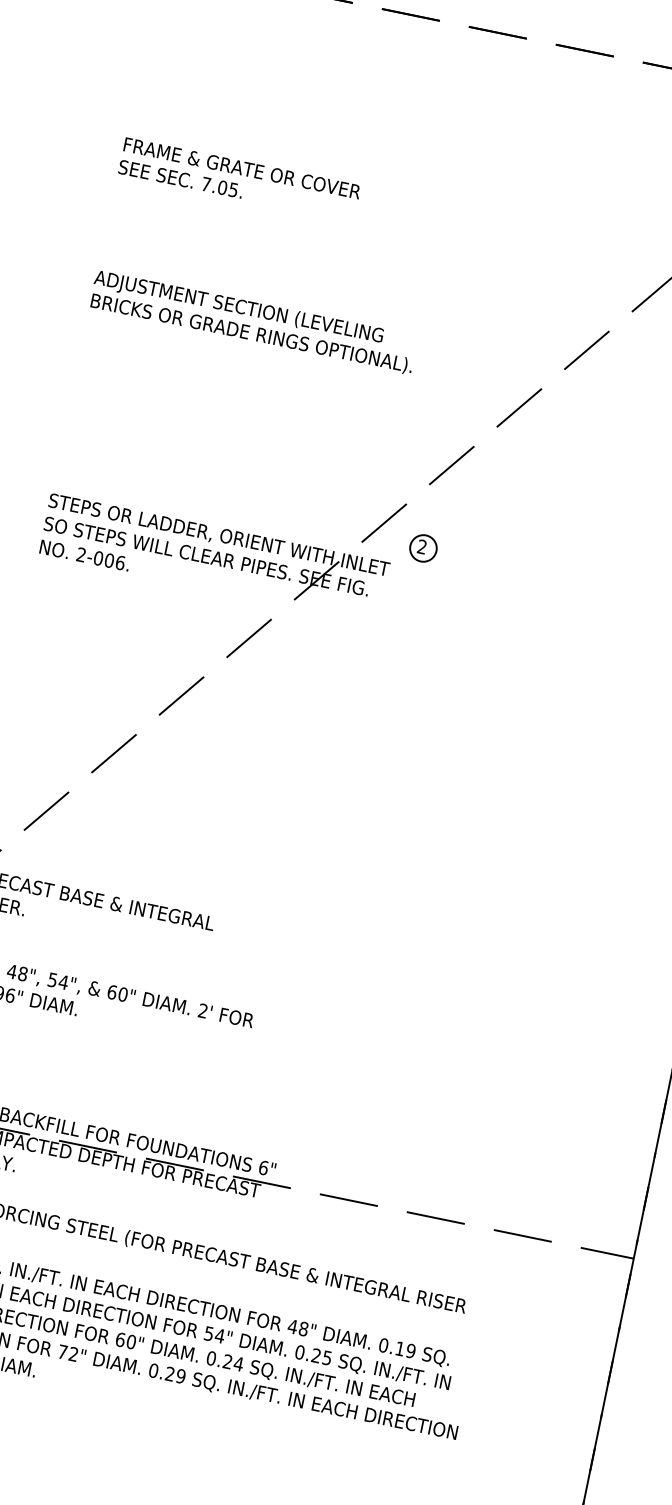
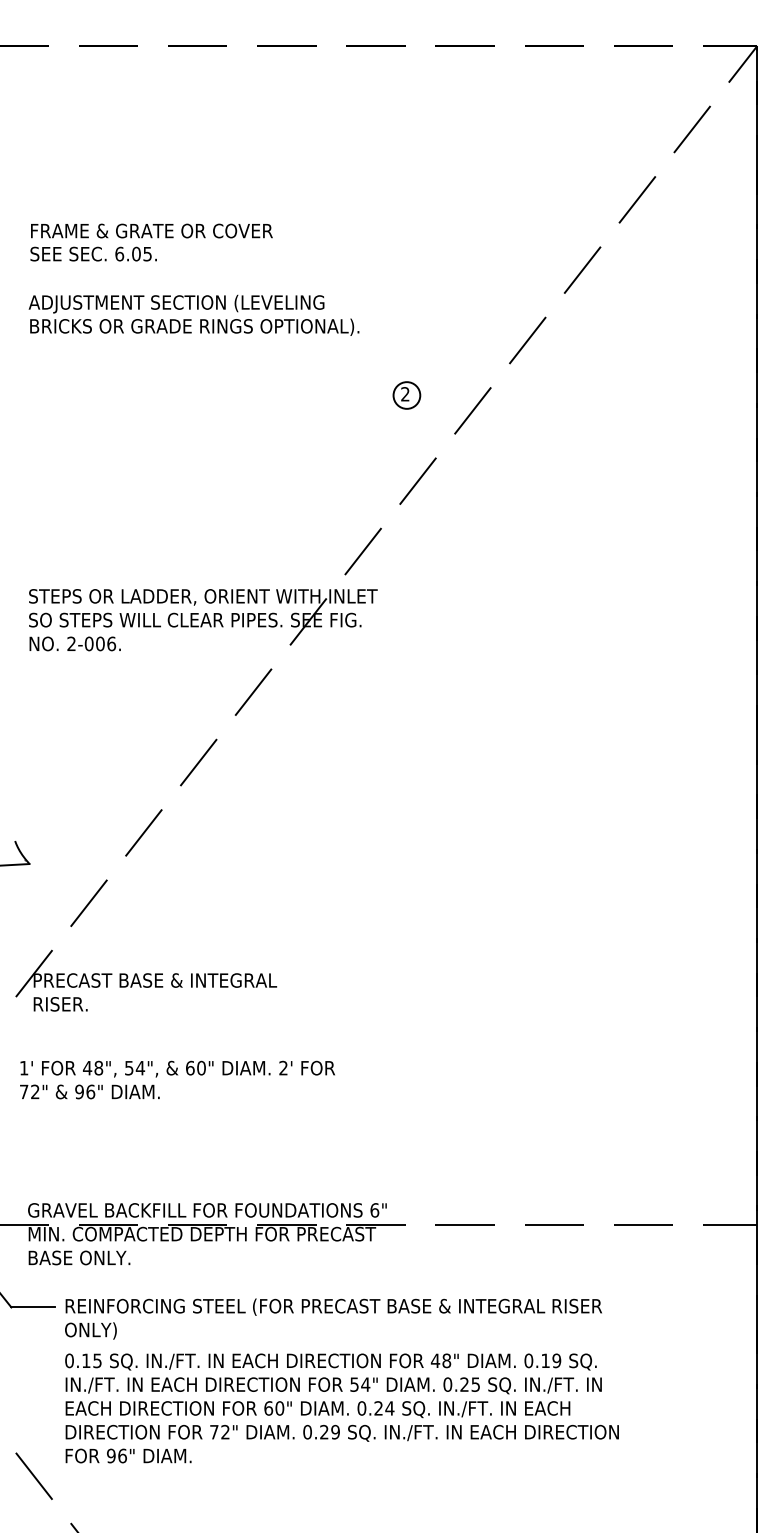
text: (206, 183) -> (119, 253), 7.05. -> 6.05.
text: (253, 321) -> (193, 314), moved
part: (423, 548) -> (406, 395), moved

